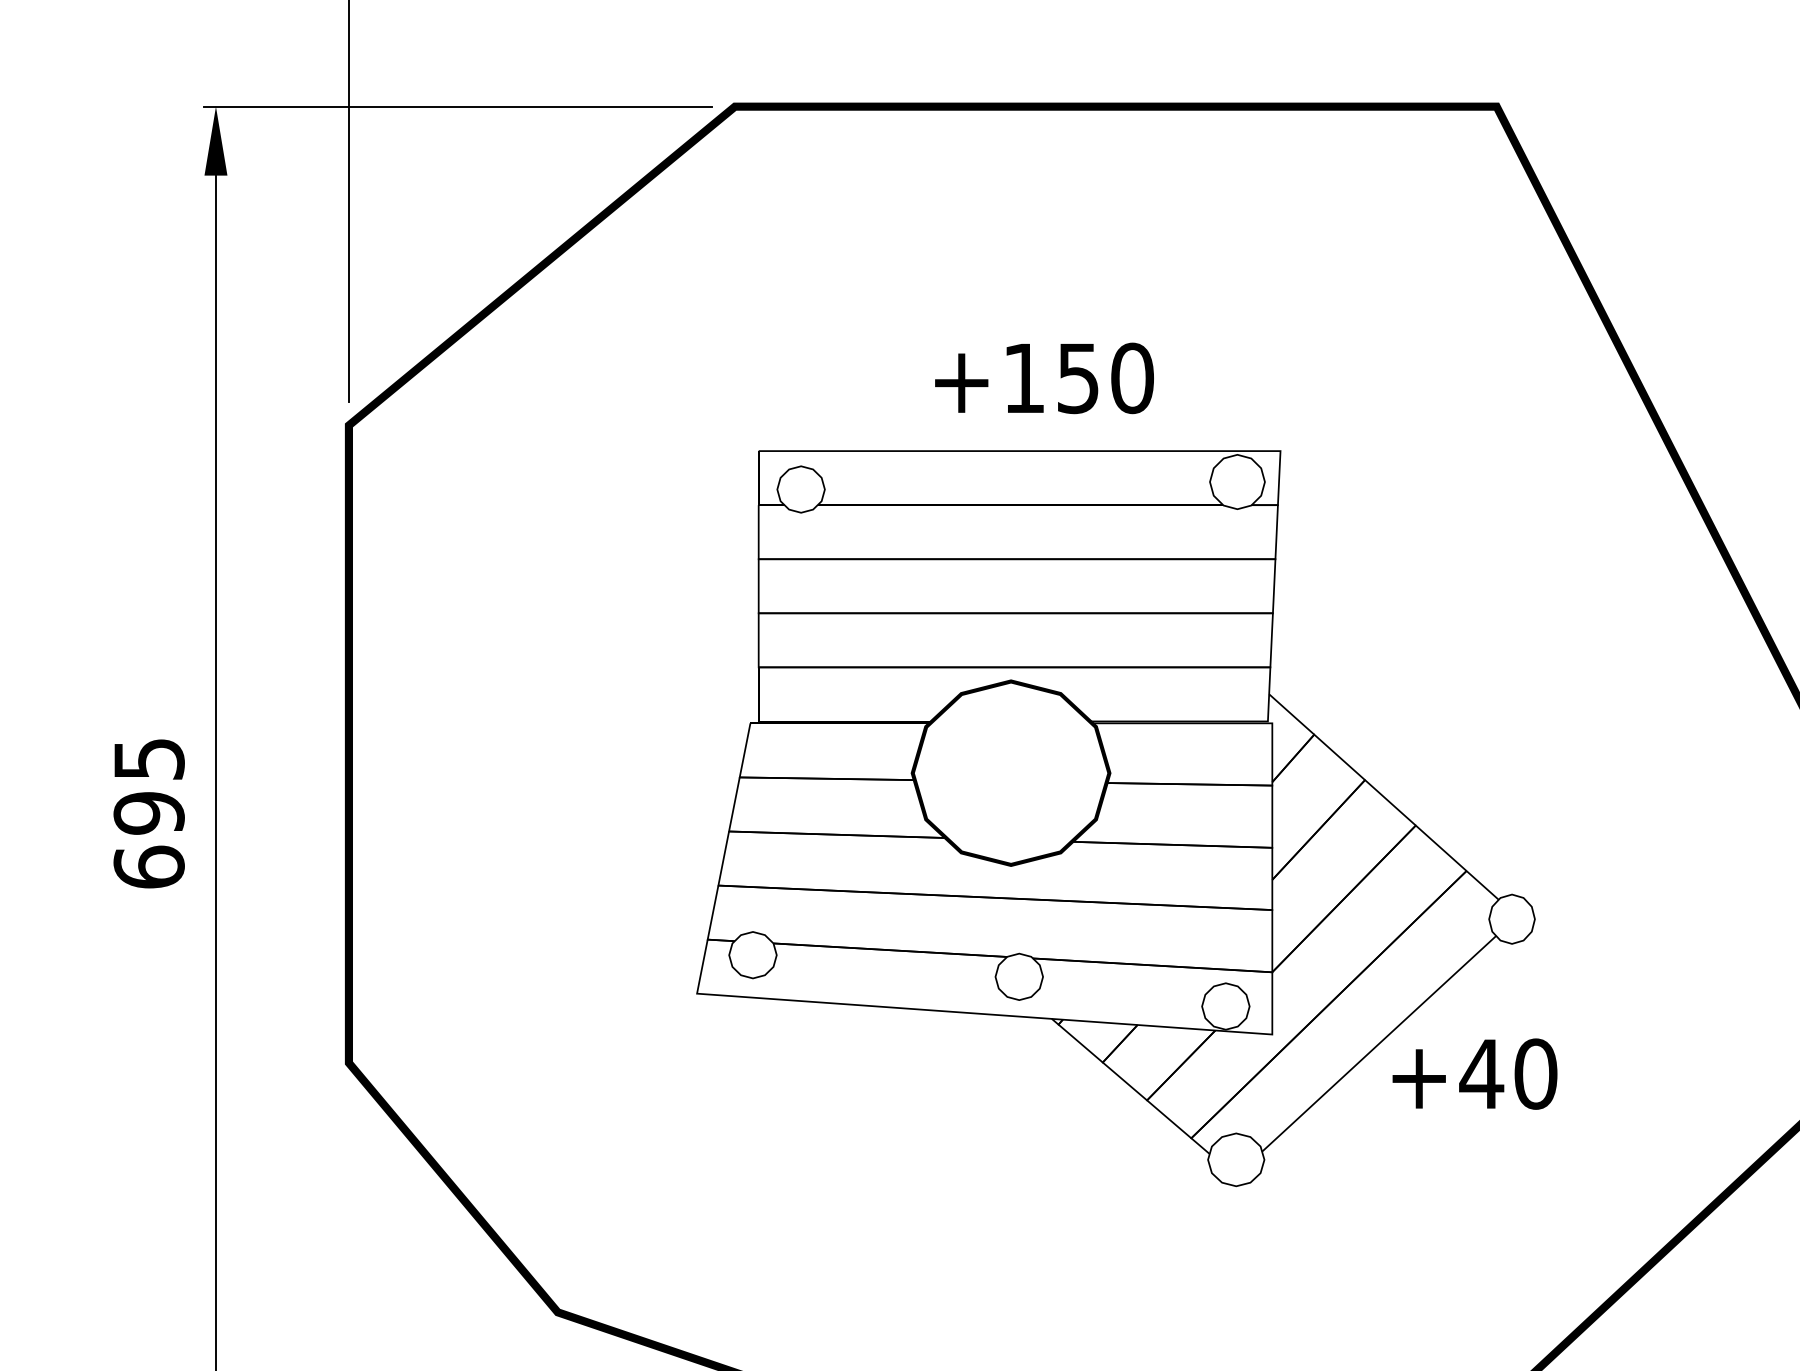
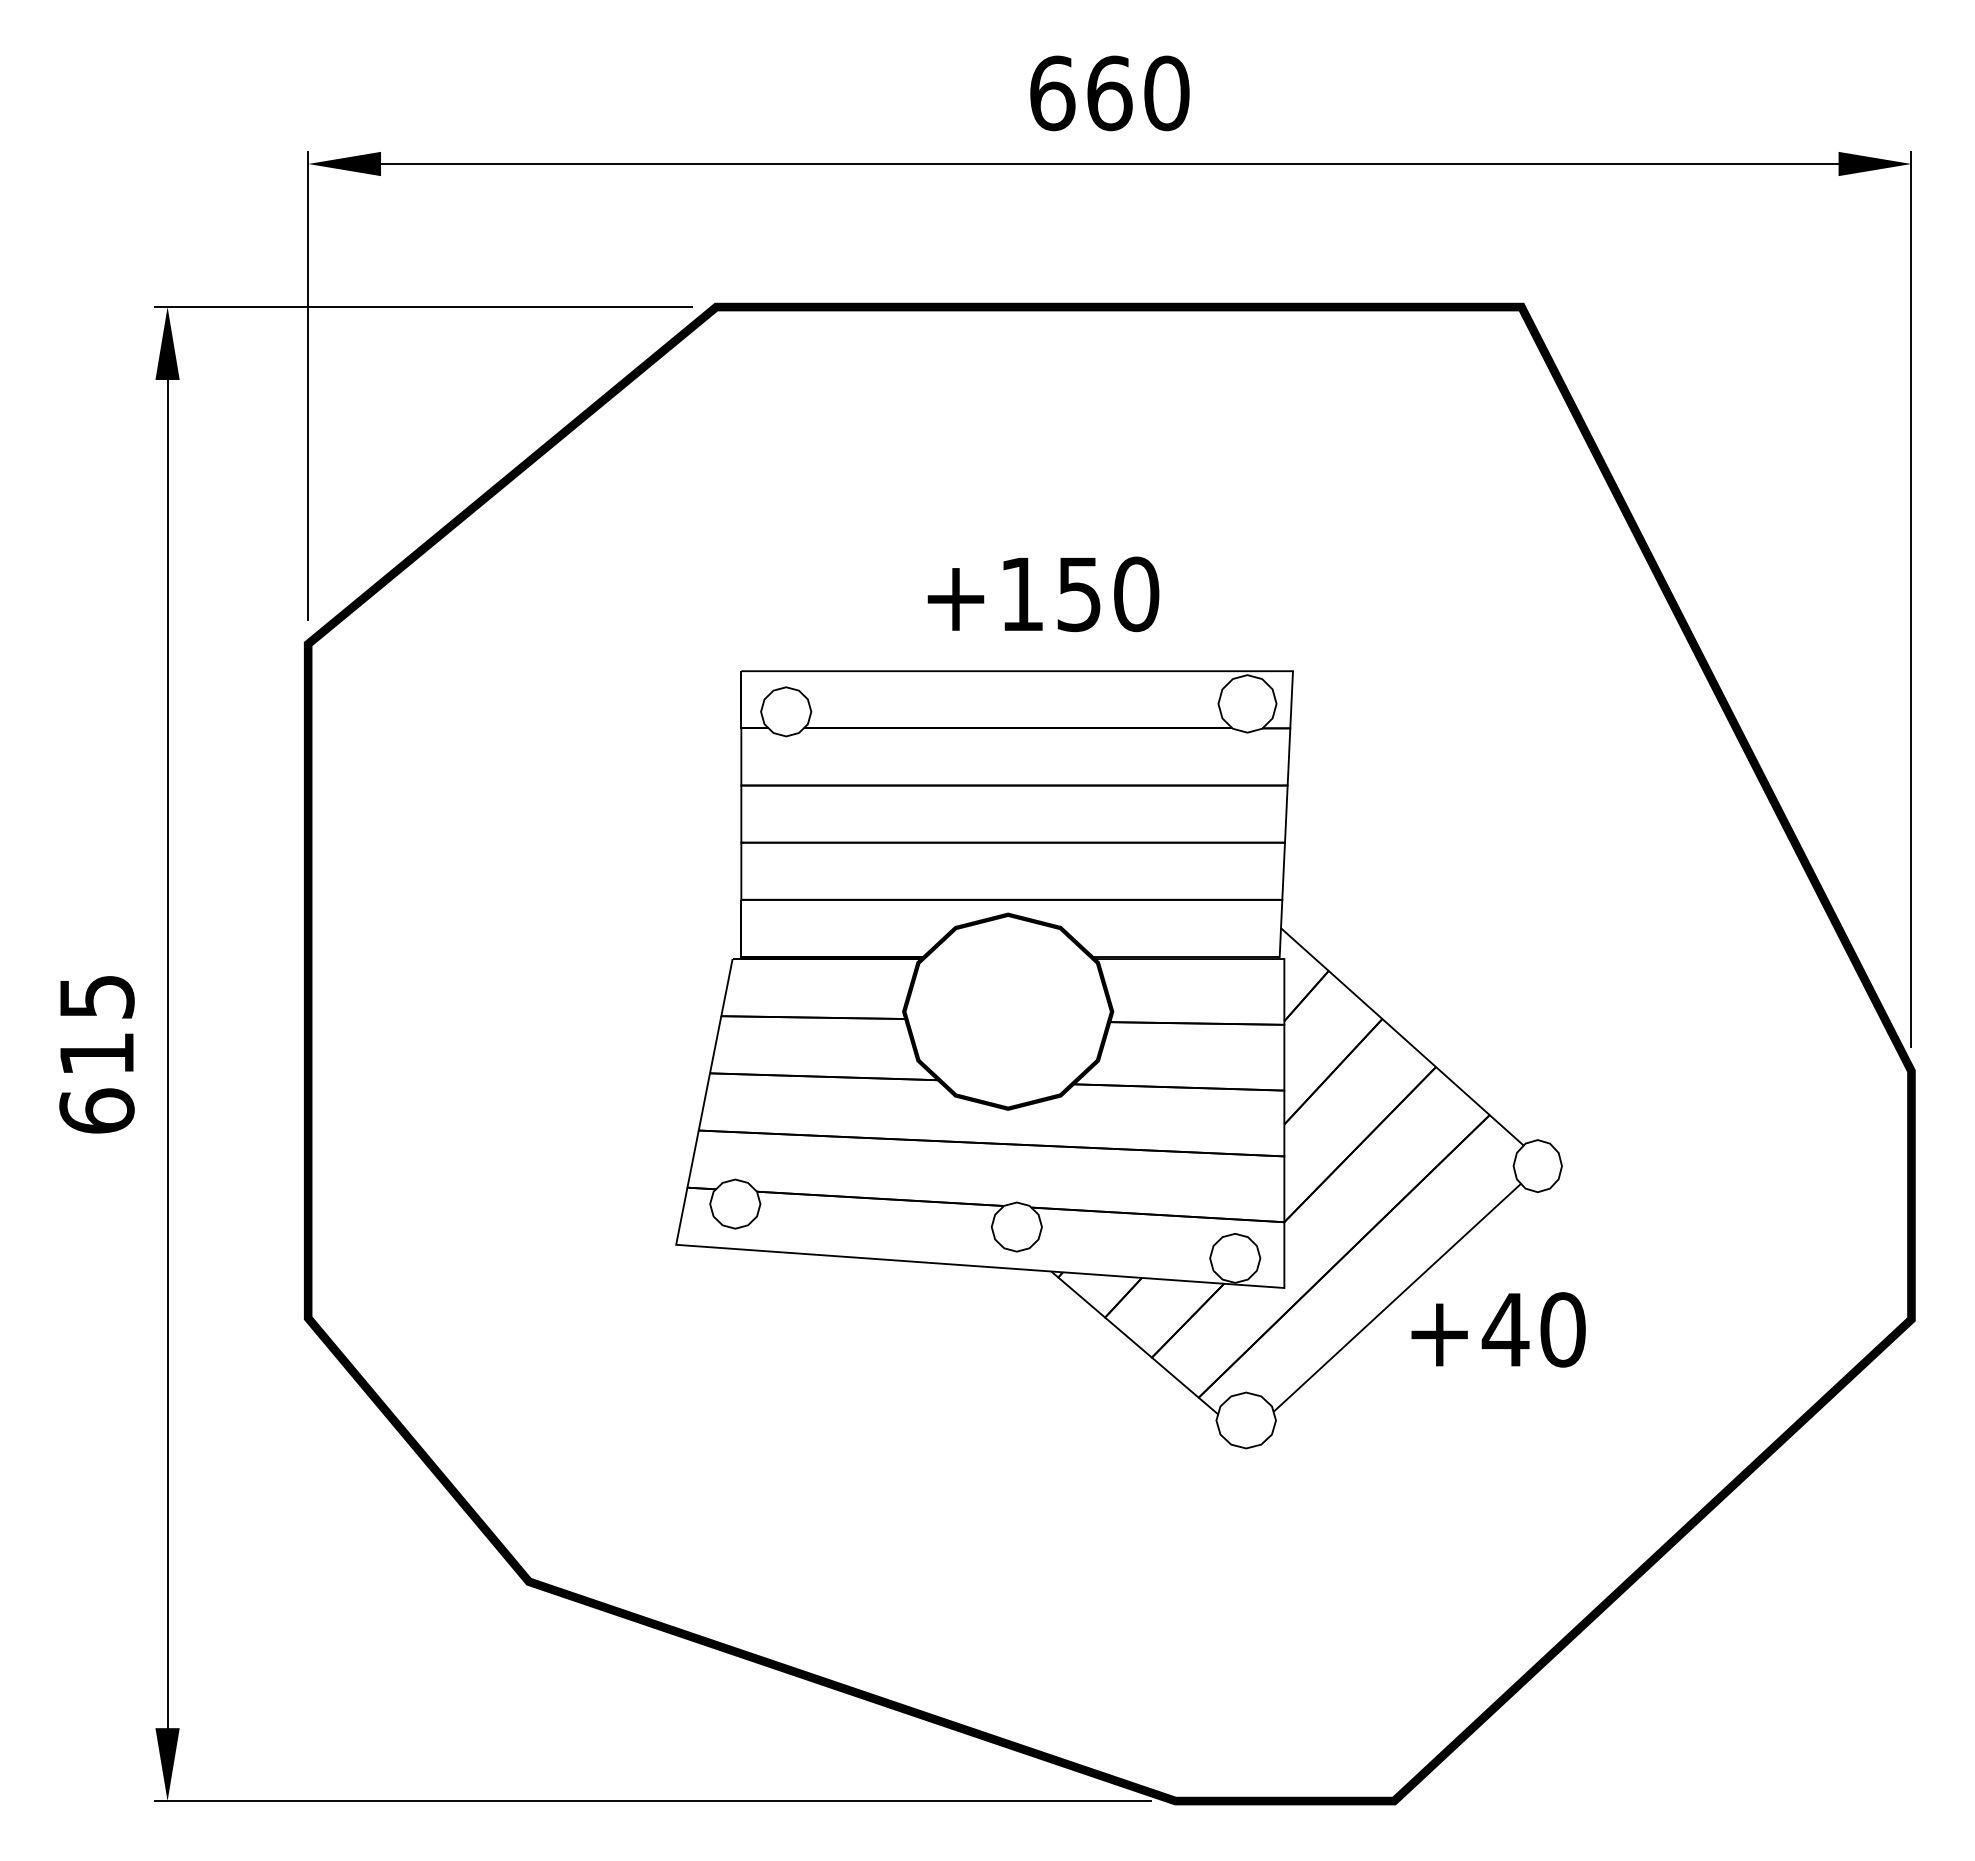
text: (148, 812) -> (96, 1053), 695 -> 615

